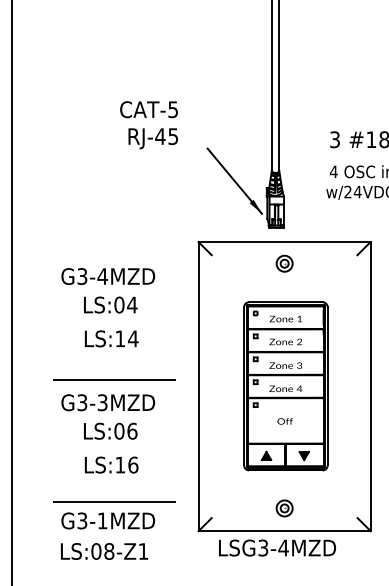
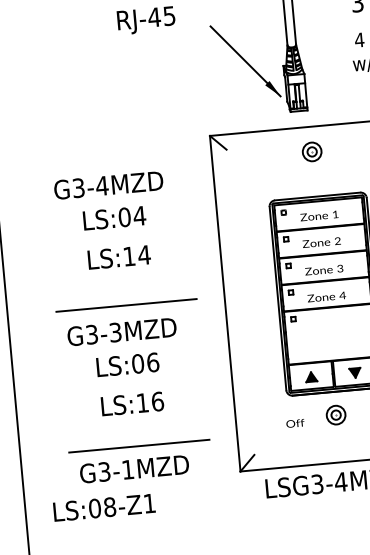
text: (284, 421) -> (294, 423), moved
part: (284, 508) -> (335, 415), moved
text: (104, 551) -> (104, 507), moved

